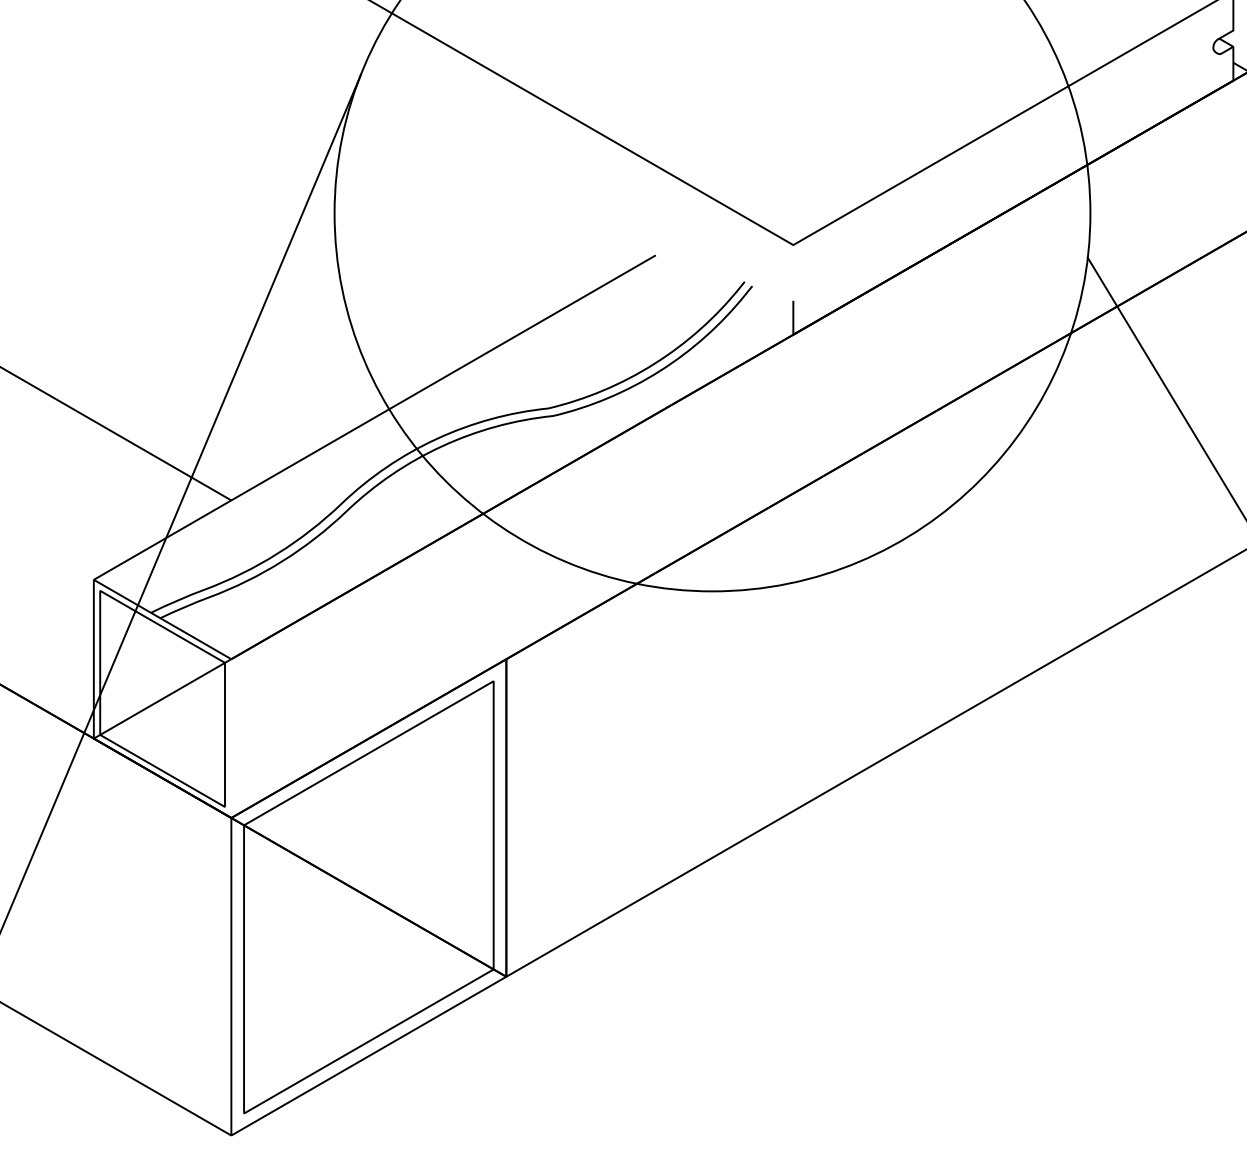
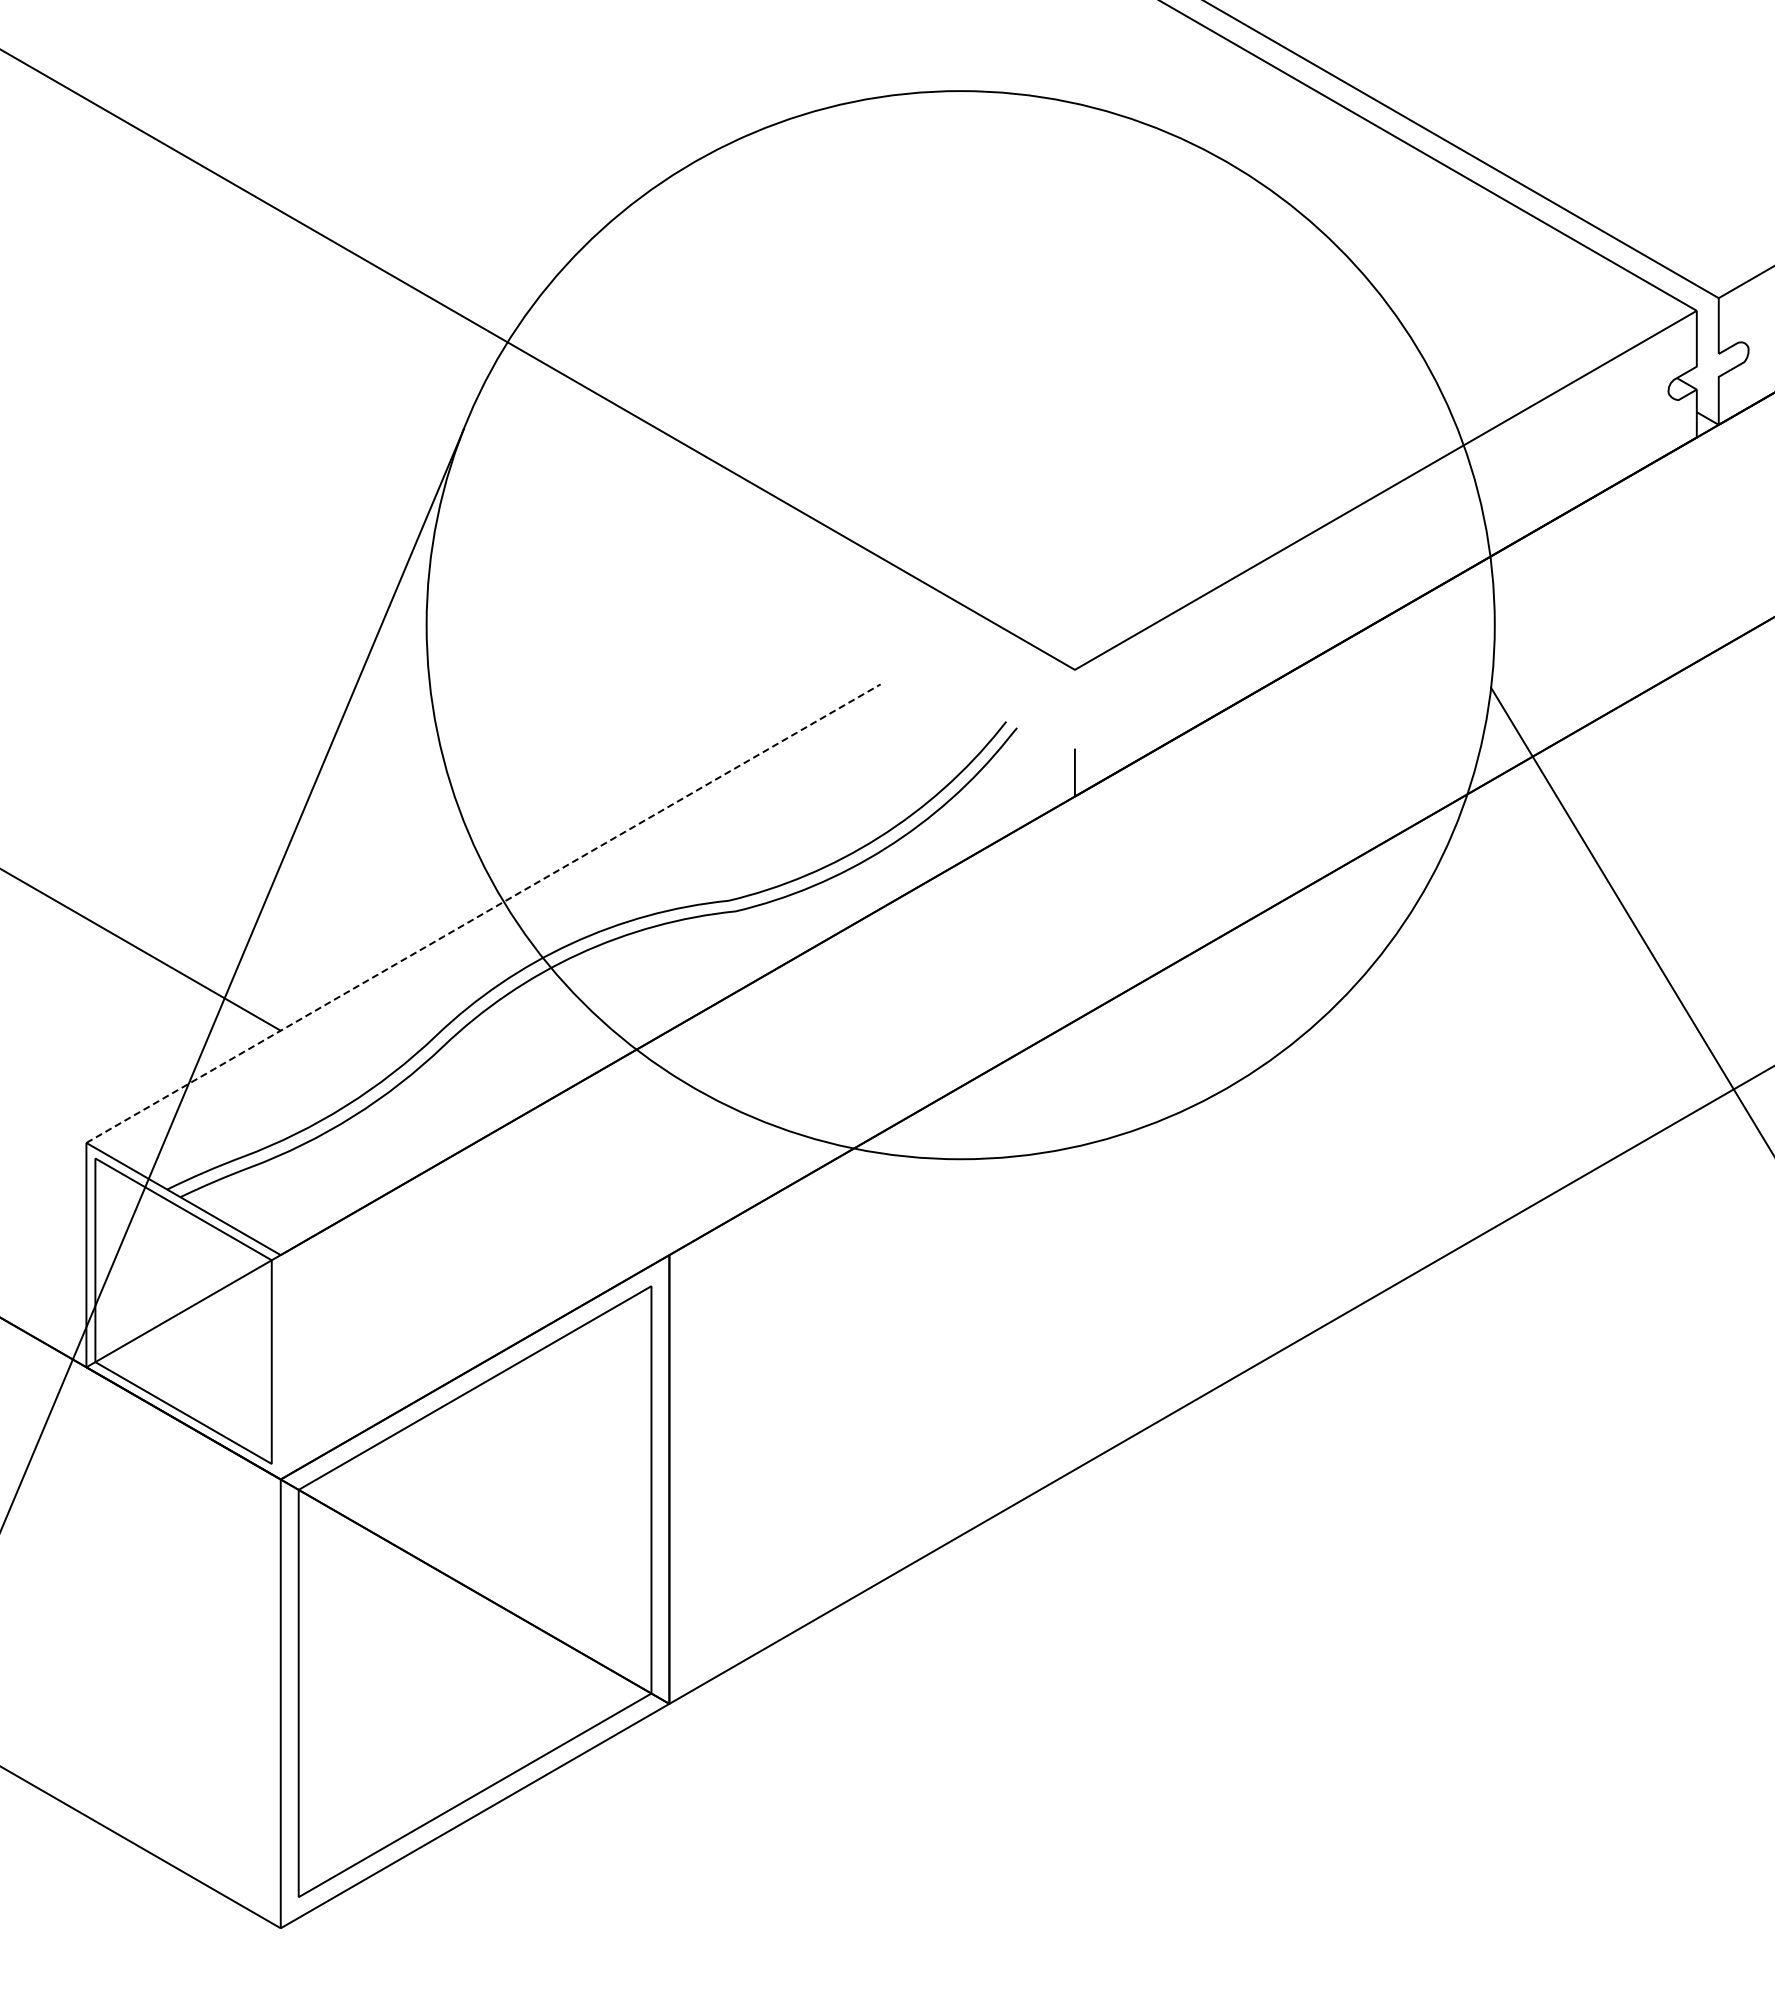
line: (374, 417) -> (483, 913), solid -> dashed

